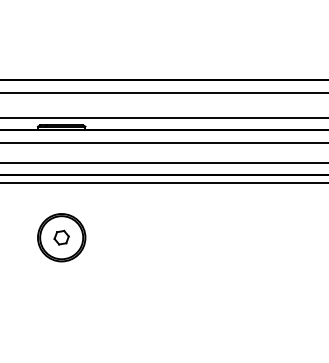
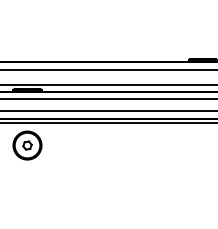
part: (61, 237) -> (27, 145), moved

